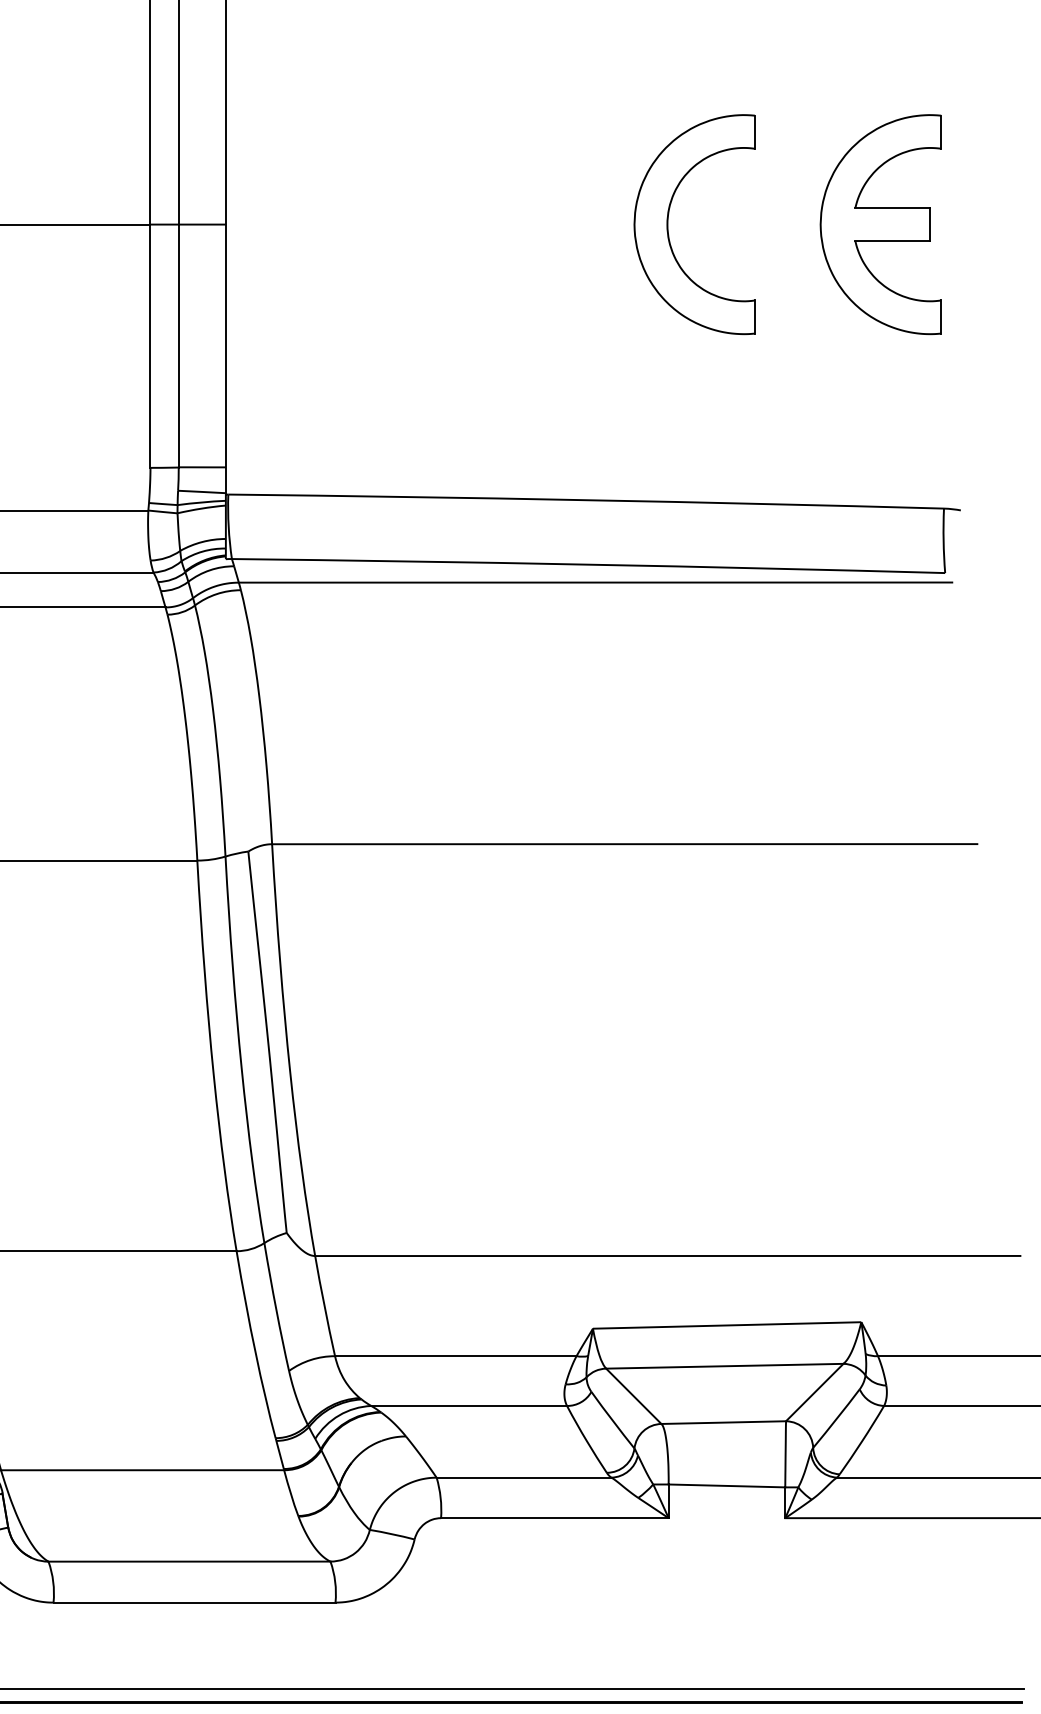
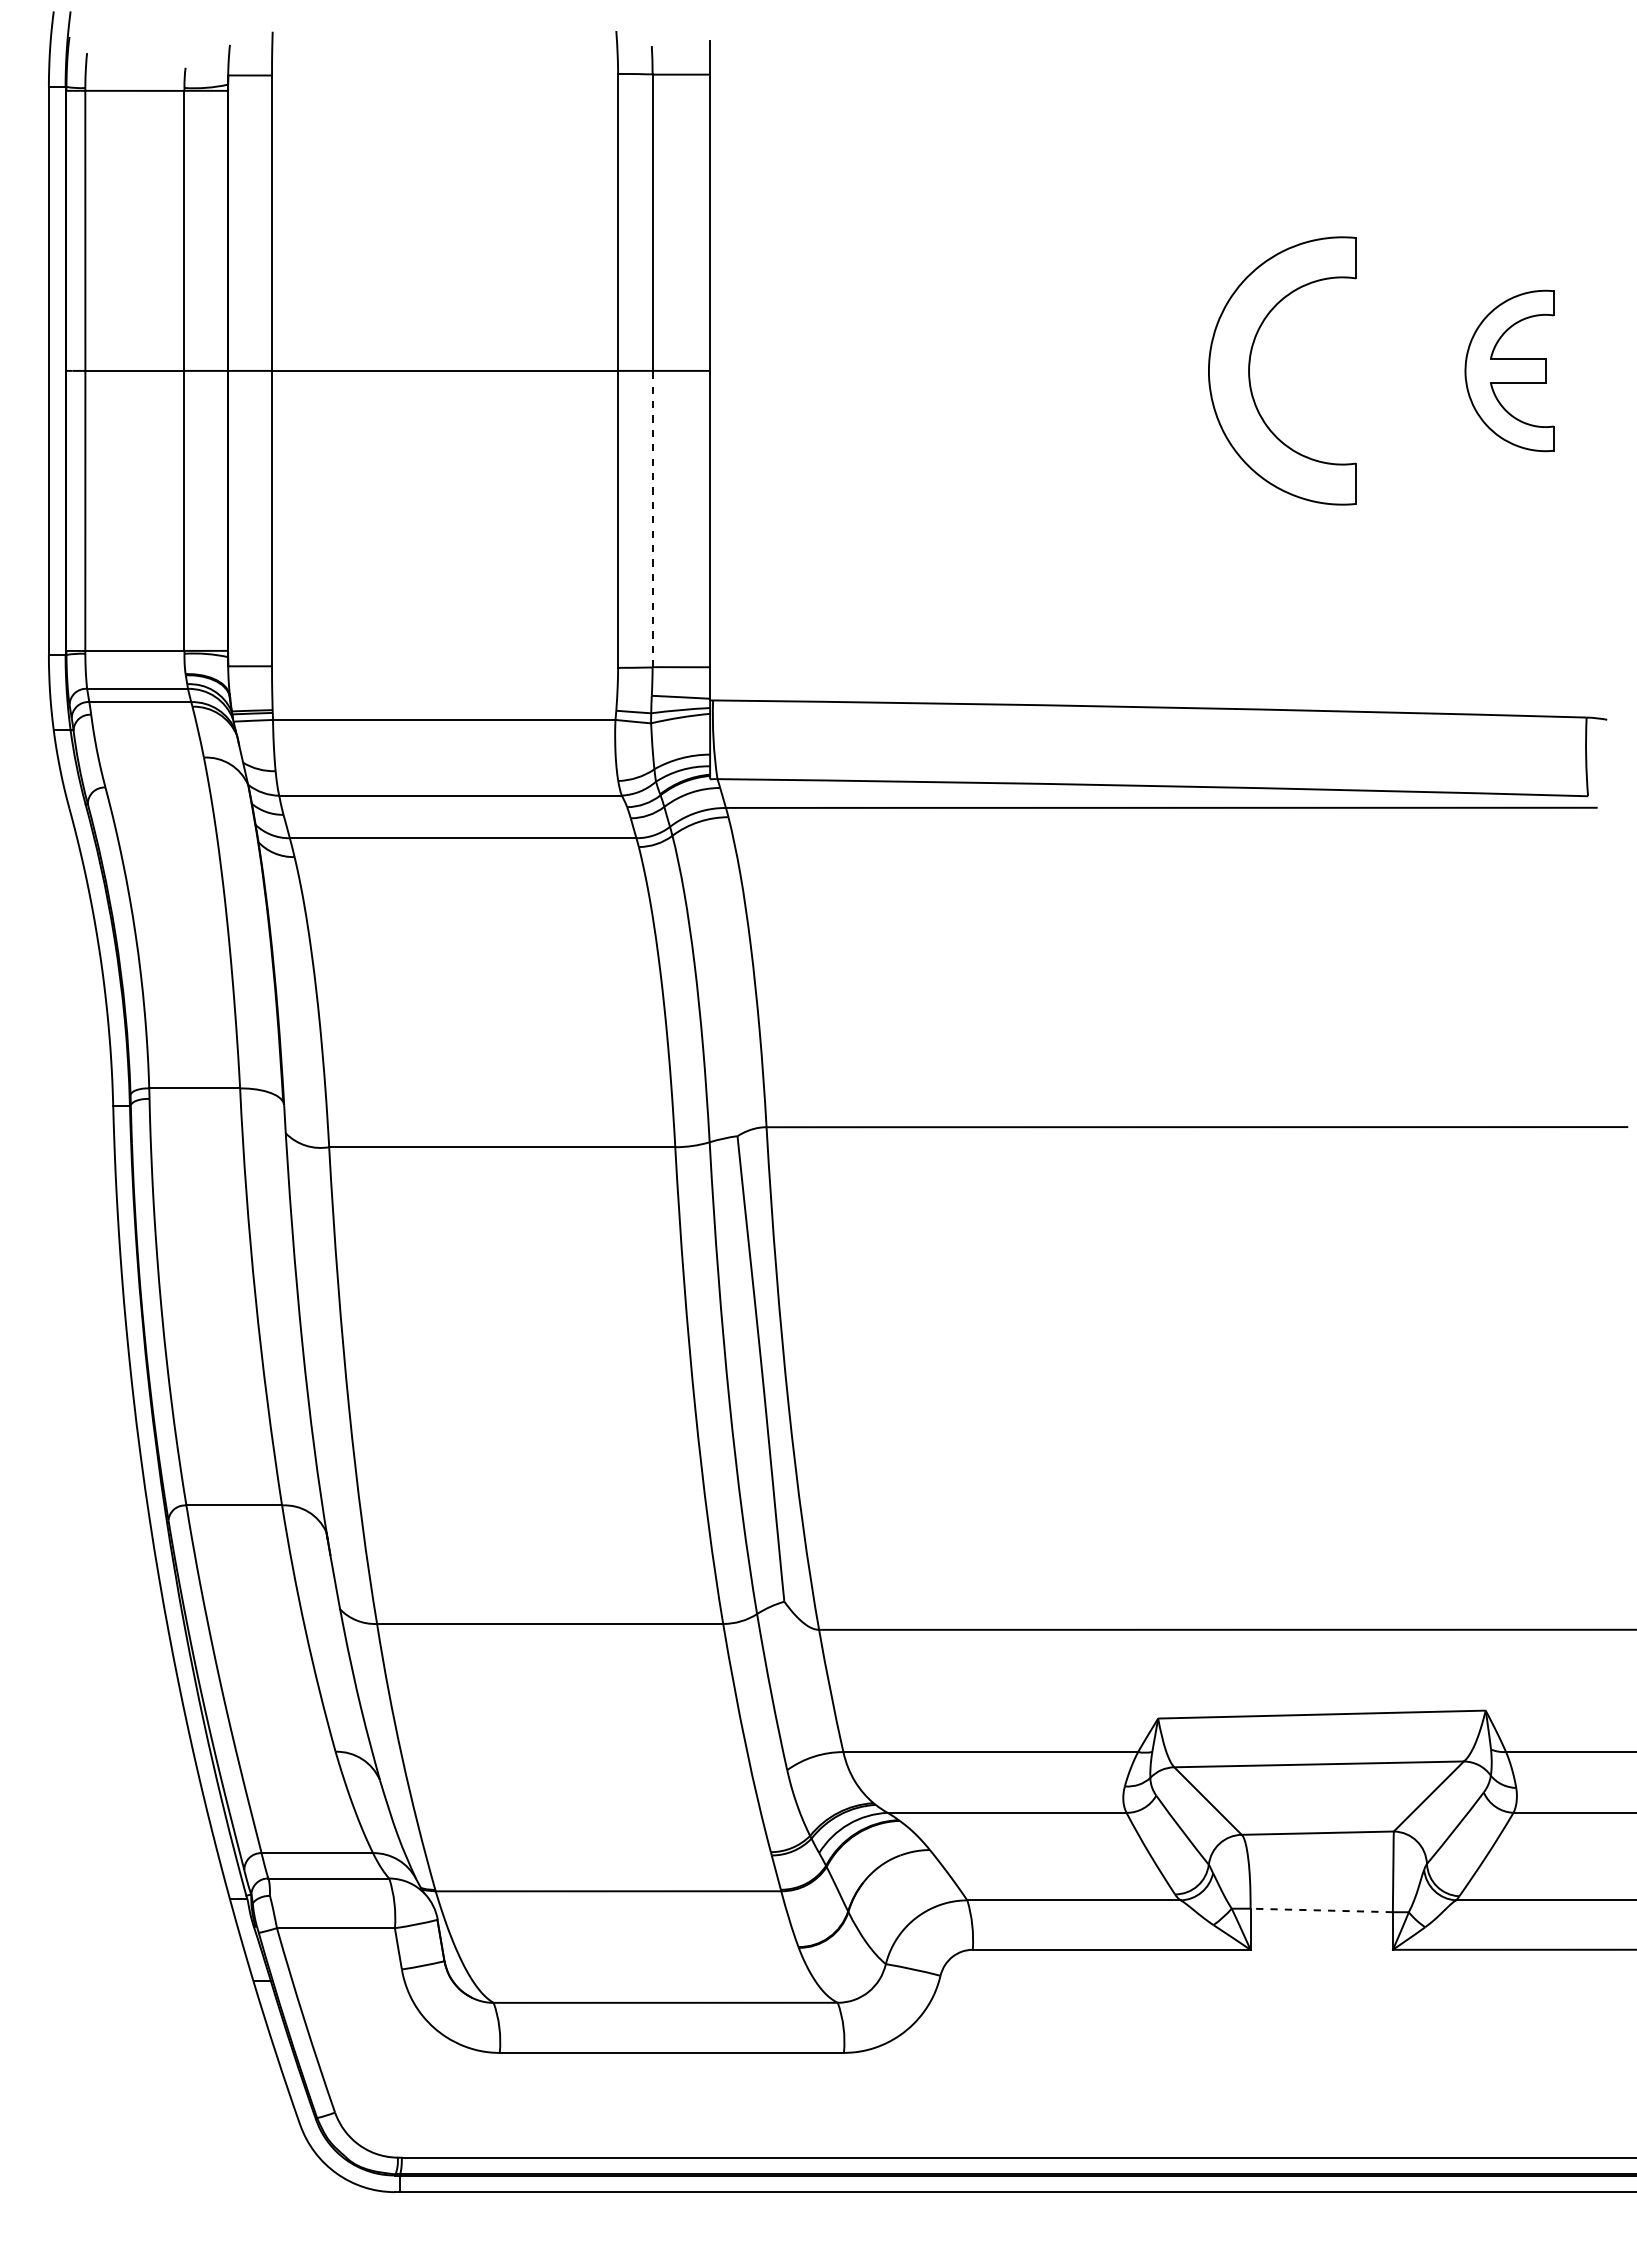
part: (880, 224) -> (1509, 370), size x0.6
line: (178, 345) -> (652, 518), solid -> dashed
line: (726, 1485) -> (1321, 1910), solid -> dashed

